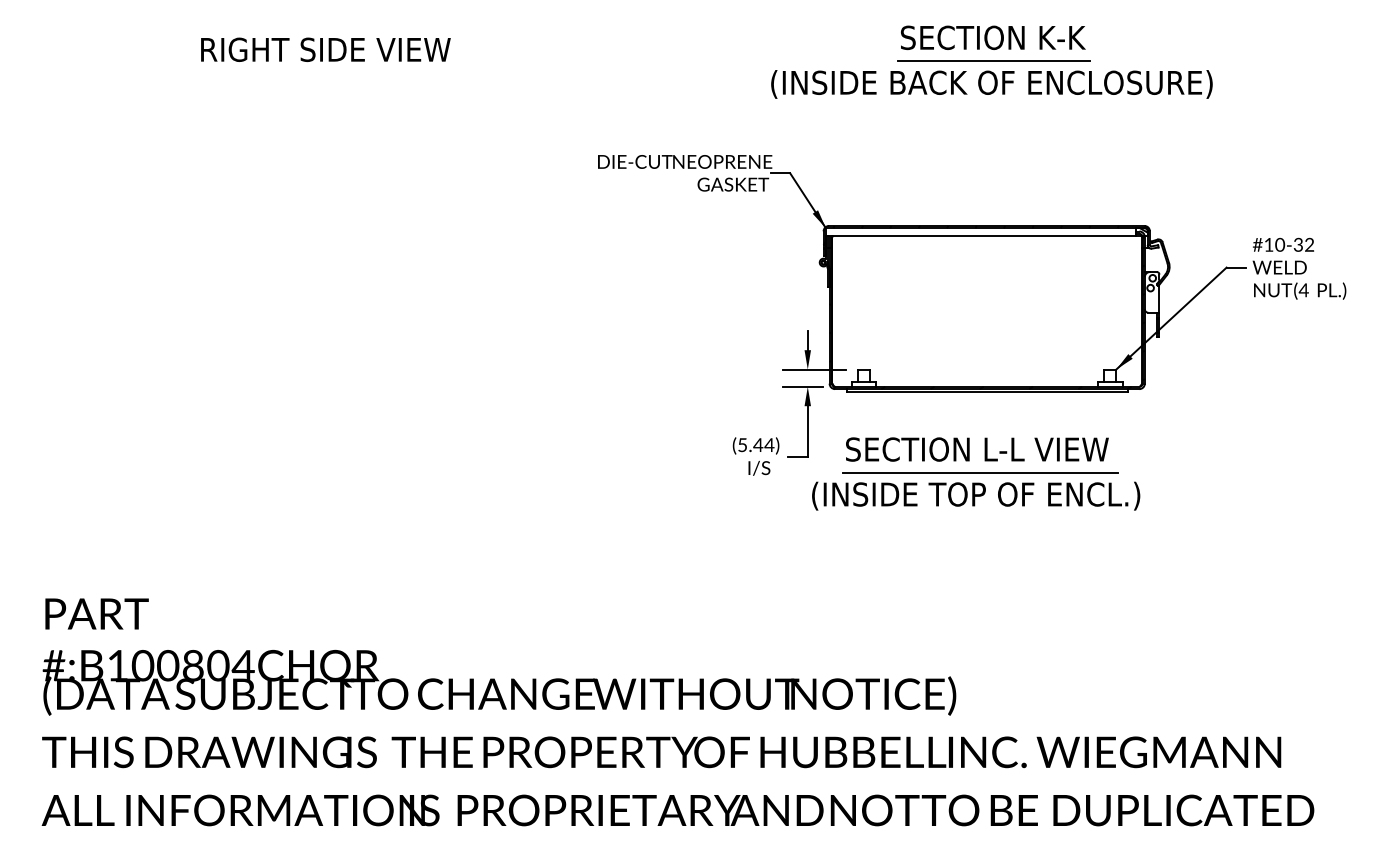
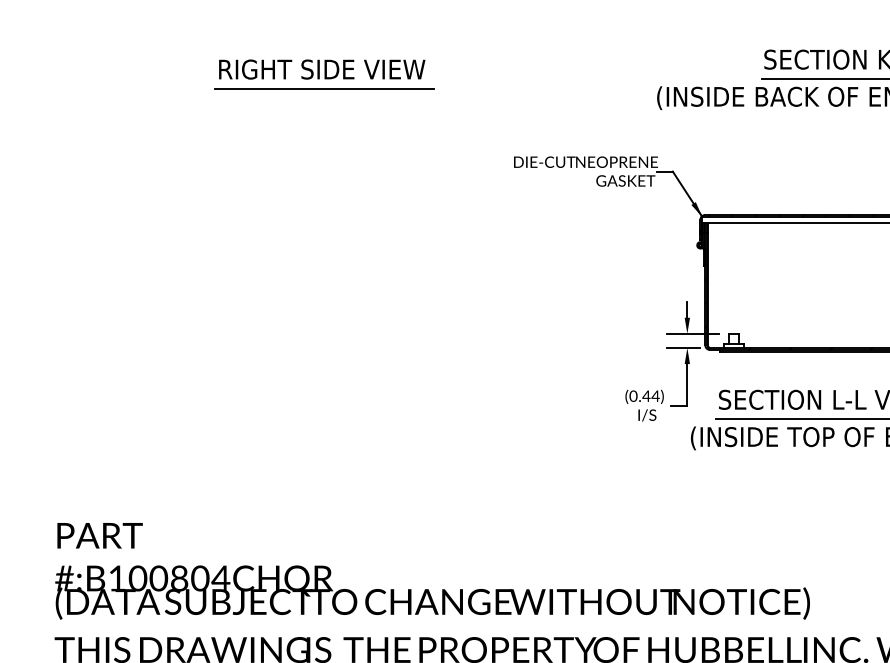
text: (325, 49) -> (321, 69), moved
line: (367, 73) -> (323, 89), added
text: (742, 445) -> (633, 396), (5.44) -> (0.44)

